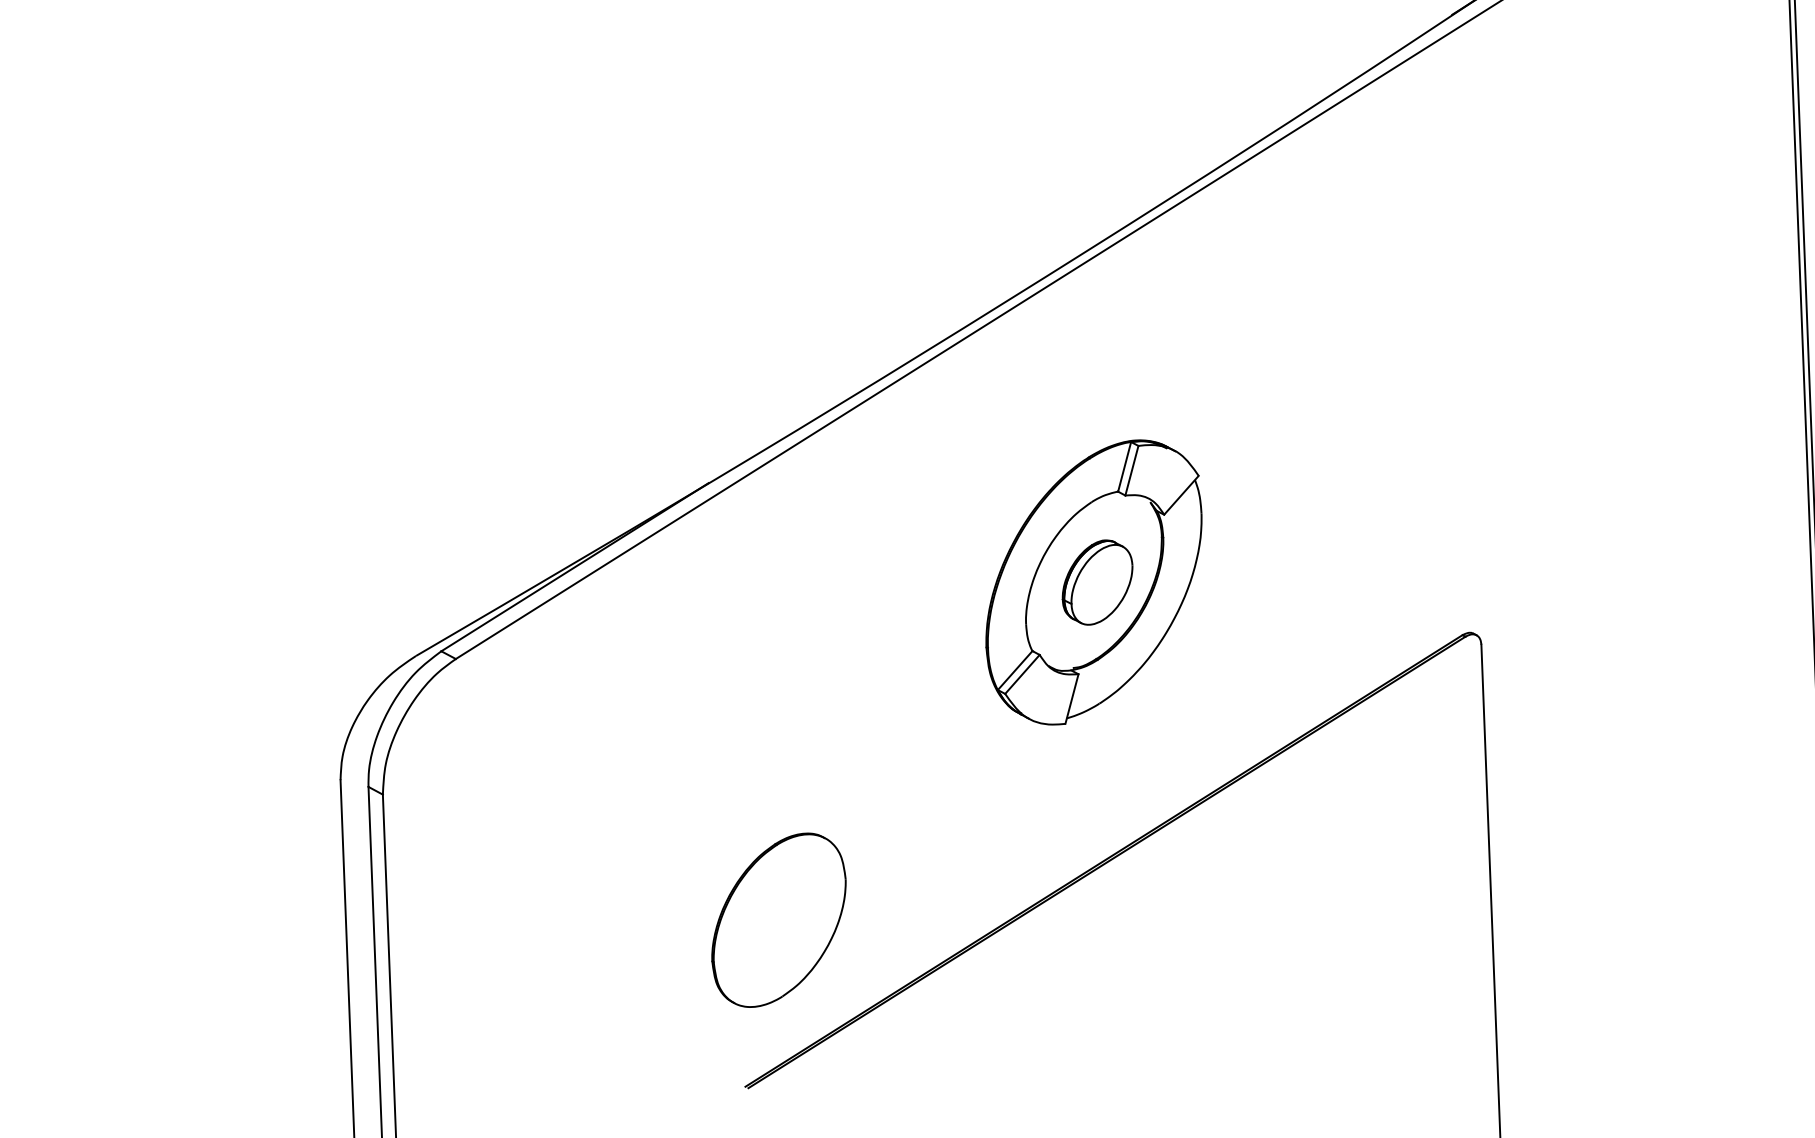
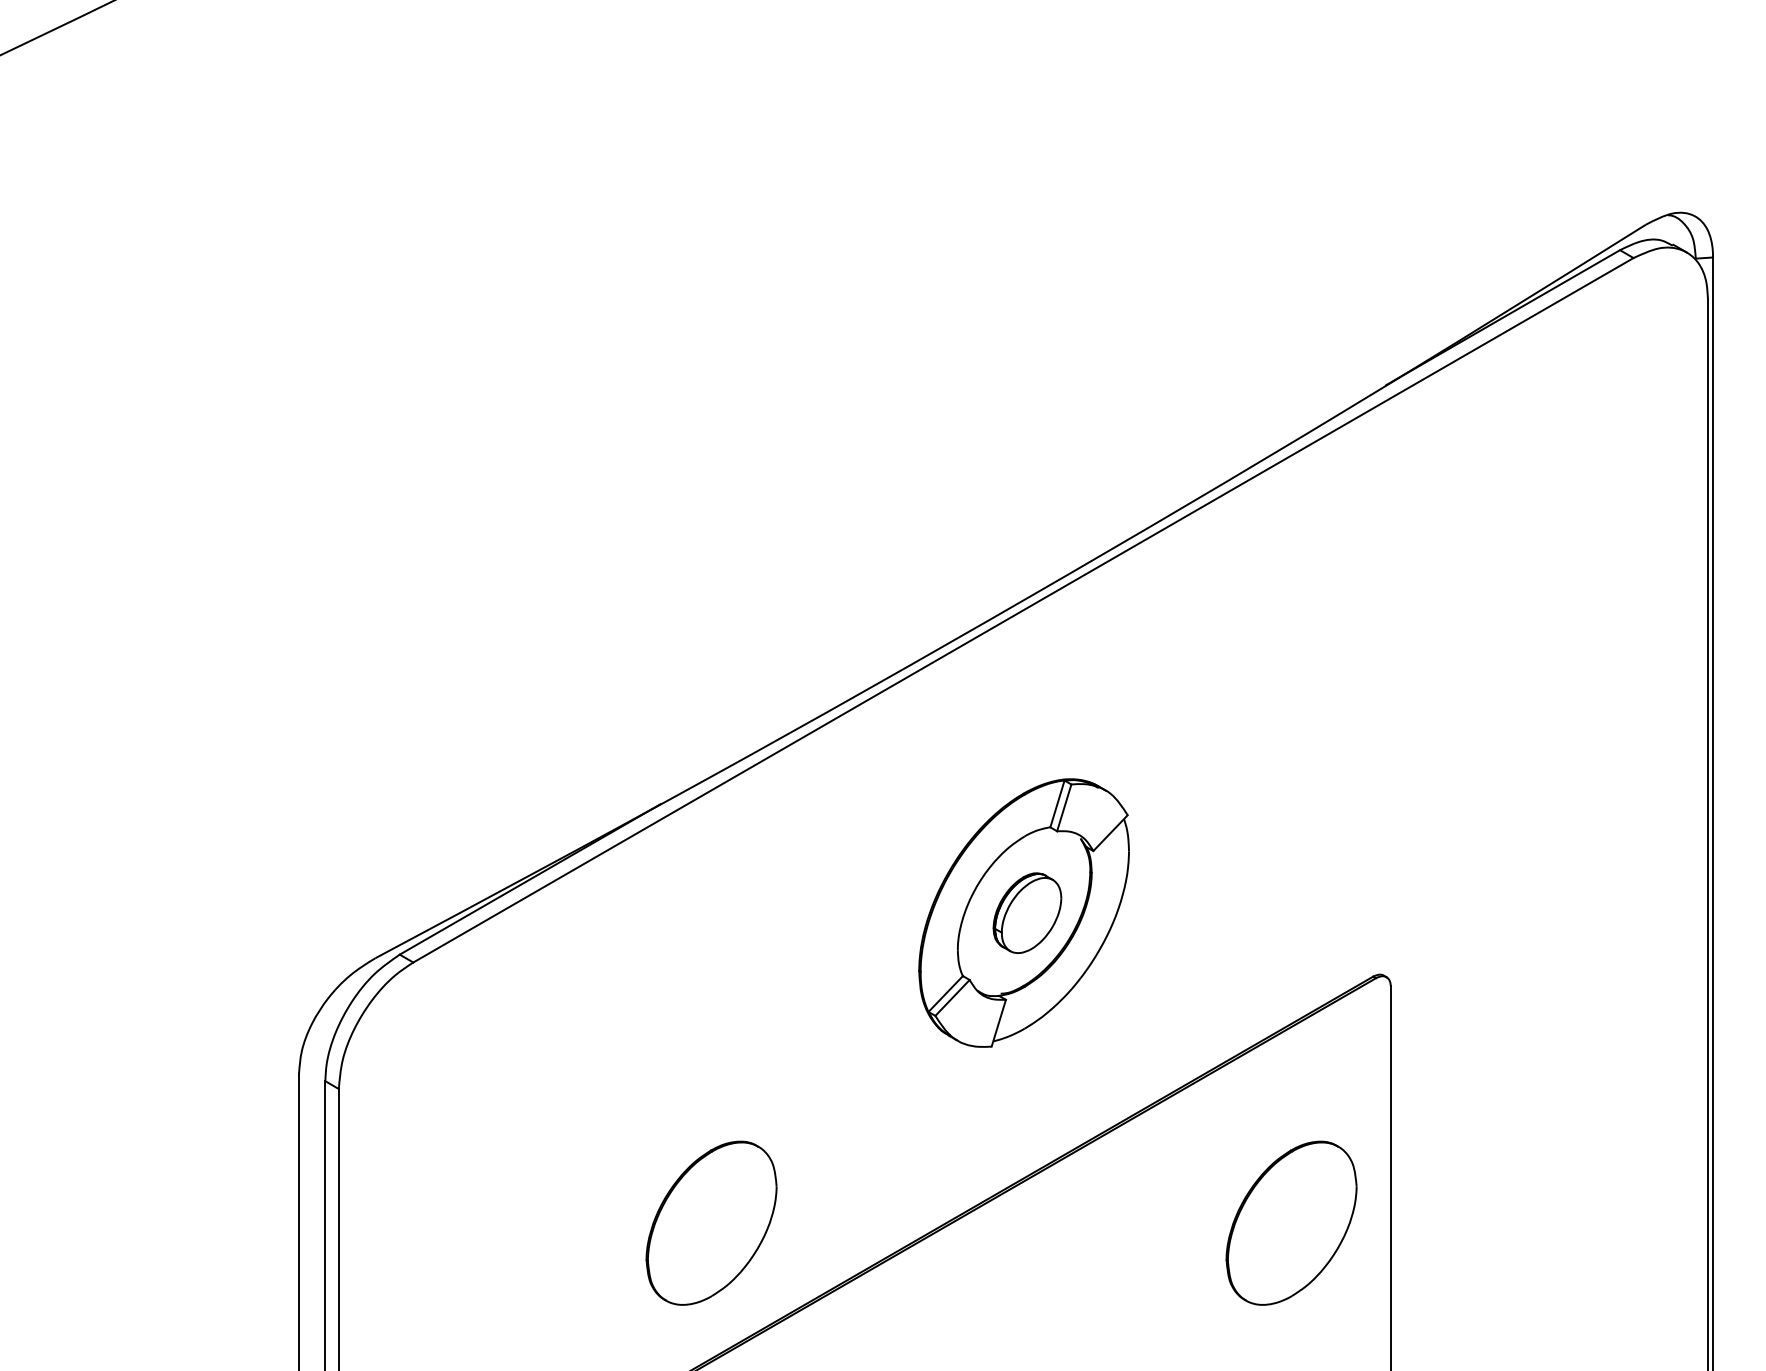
part: (1386, 896) -> (1291, 1222), added

